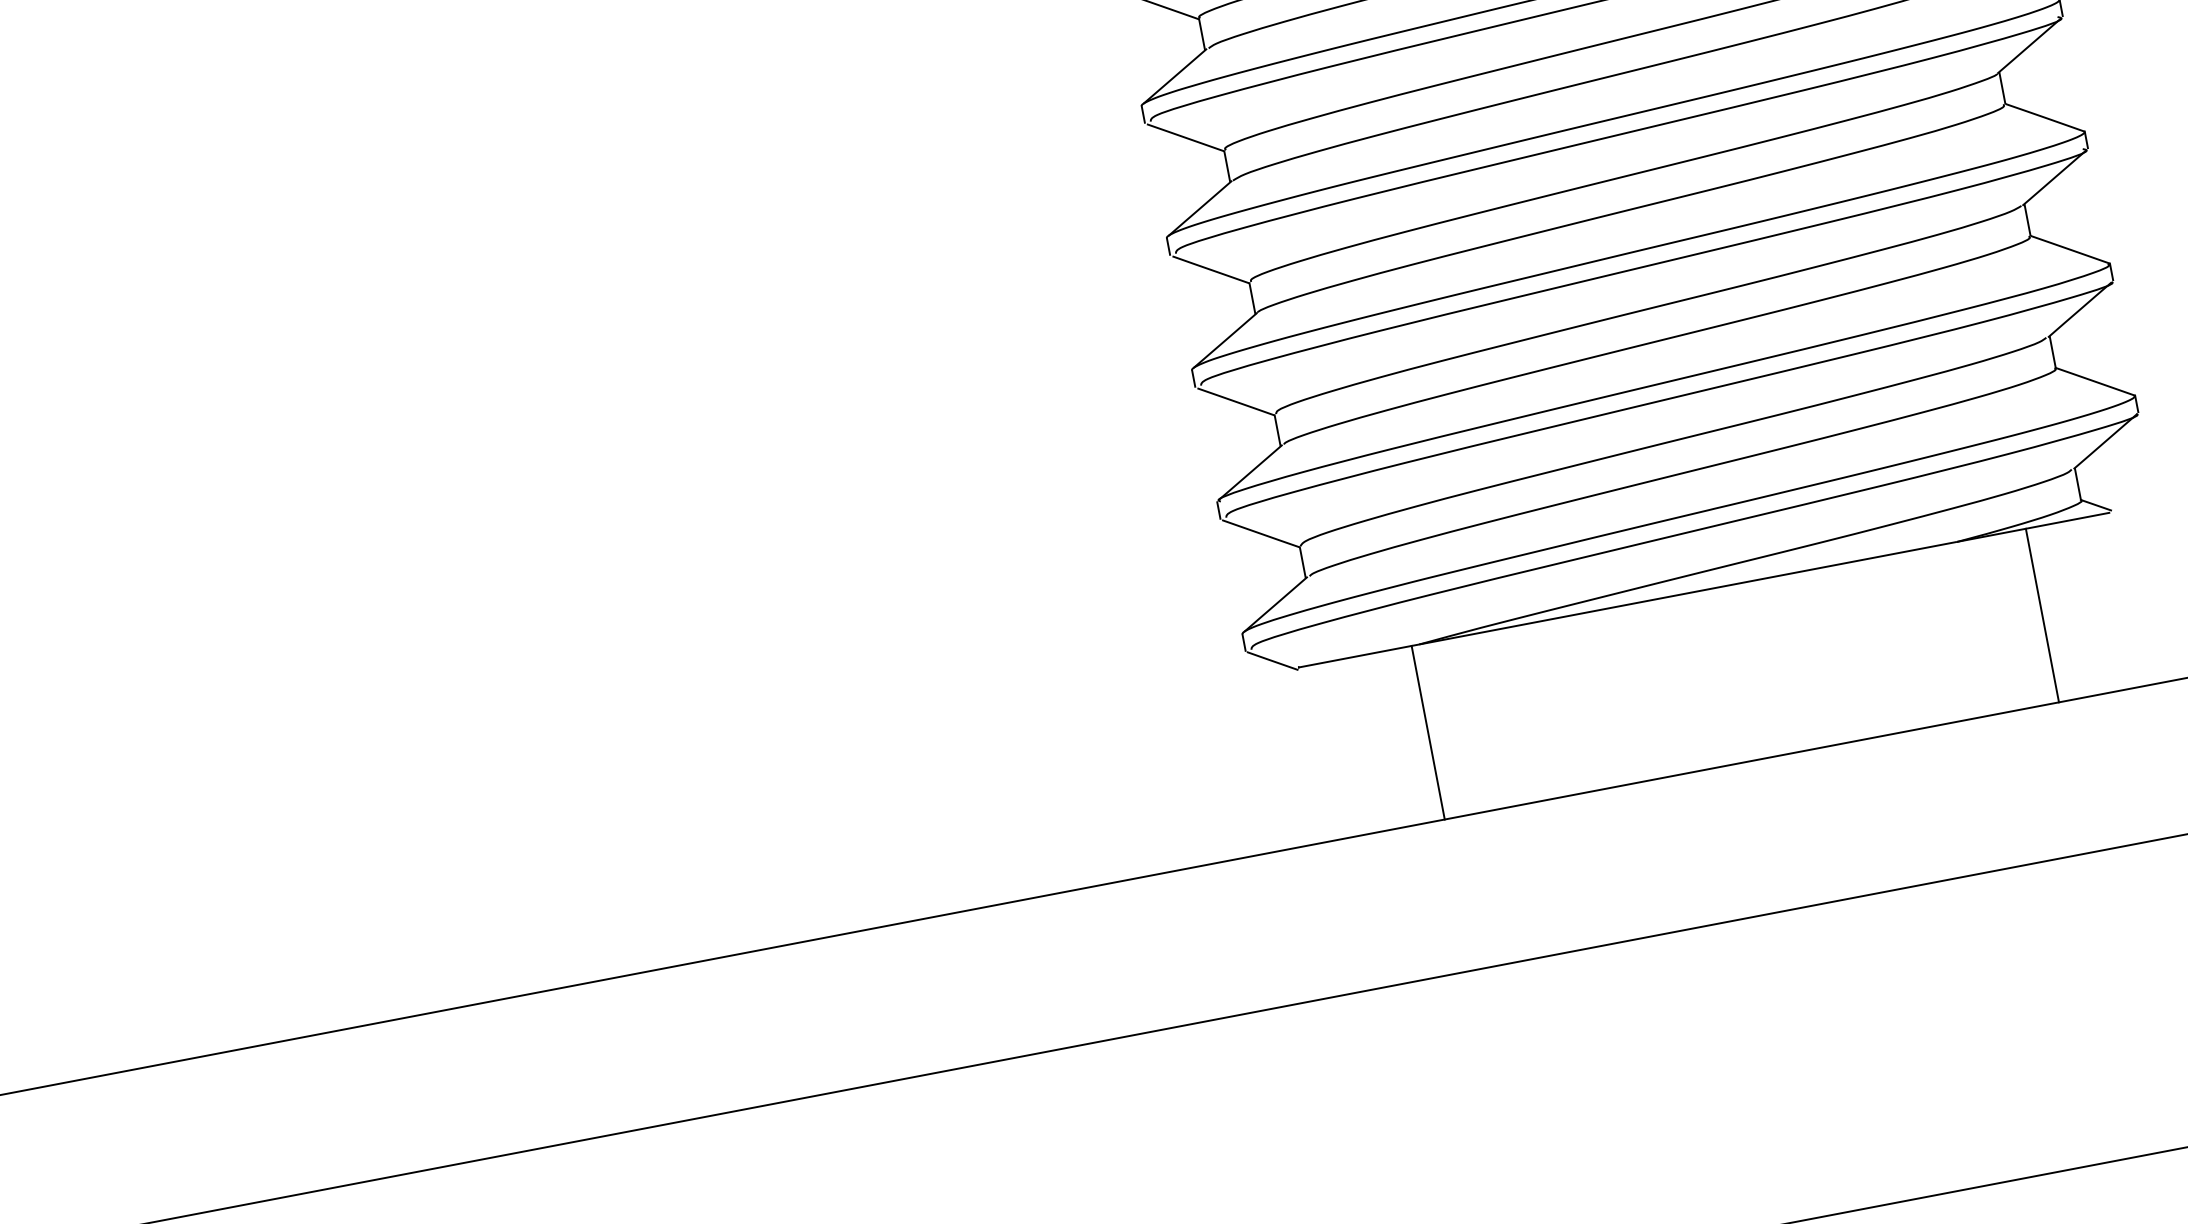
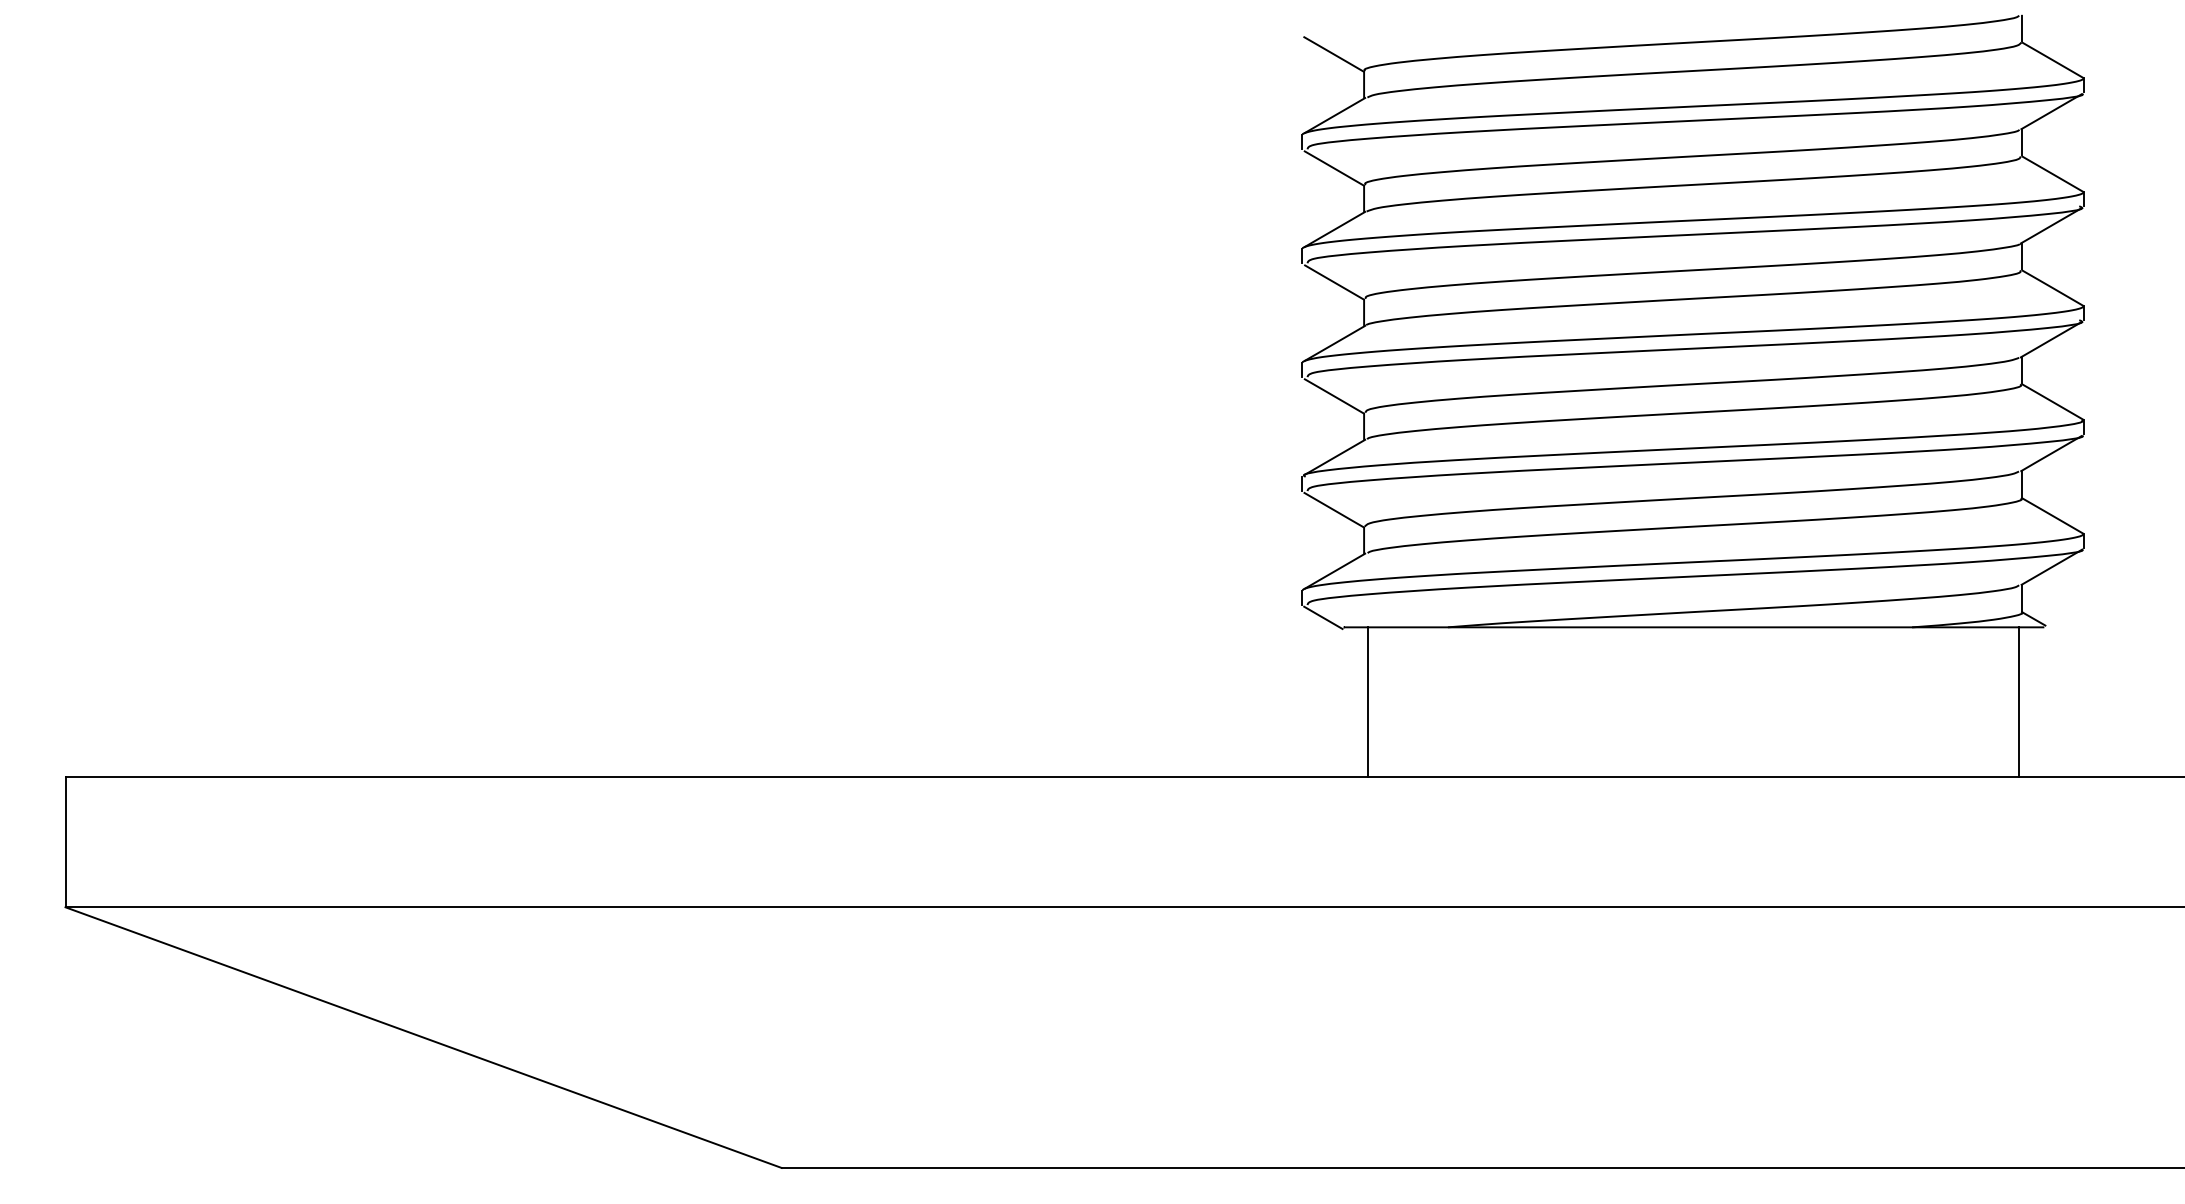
line: (2042, 615) -> (2018, 702), moved
line: (1428, 733) -> (1367, 702), moved

